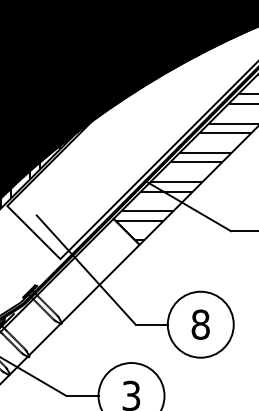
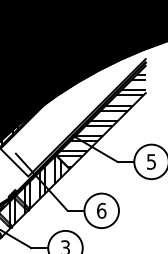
hatch: (72, 289) -> (34, 192), added
text: (200, 324) -> (101, 210), 8 -> 6

